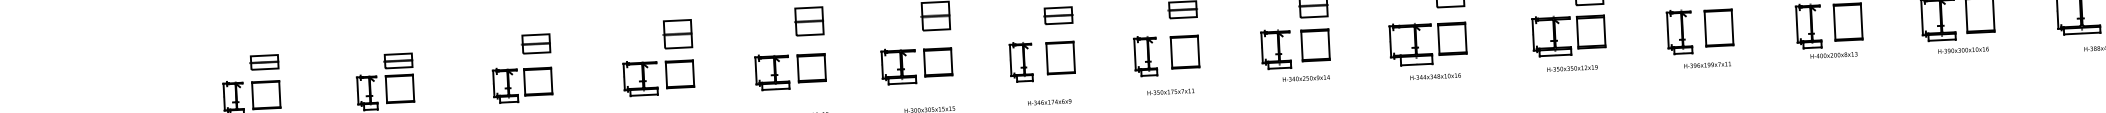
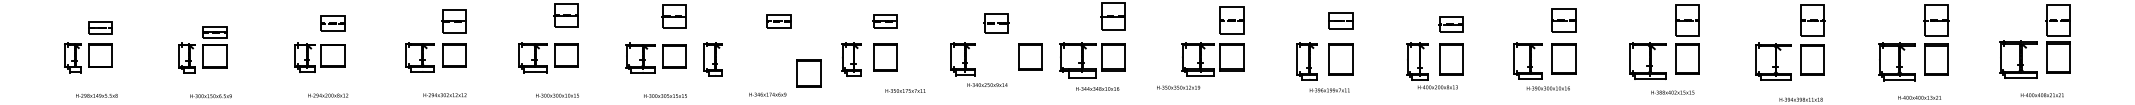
part: (1315, 44) -> (1030, 56), moved
part: (1060, 58) -> (808, 73), moved
part: (1020, 62) -> (712, 59), moved
text: (1572, 68) -> (1178, 87), moved
text: (1170, 91) -> (905, 90), moved

